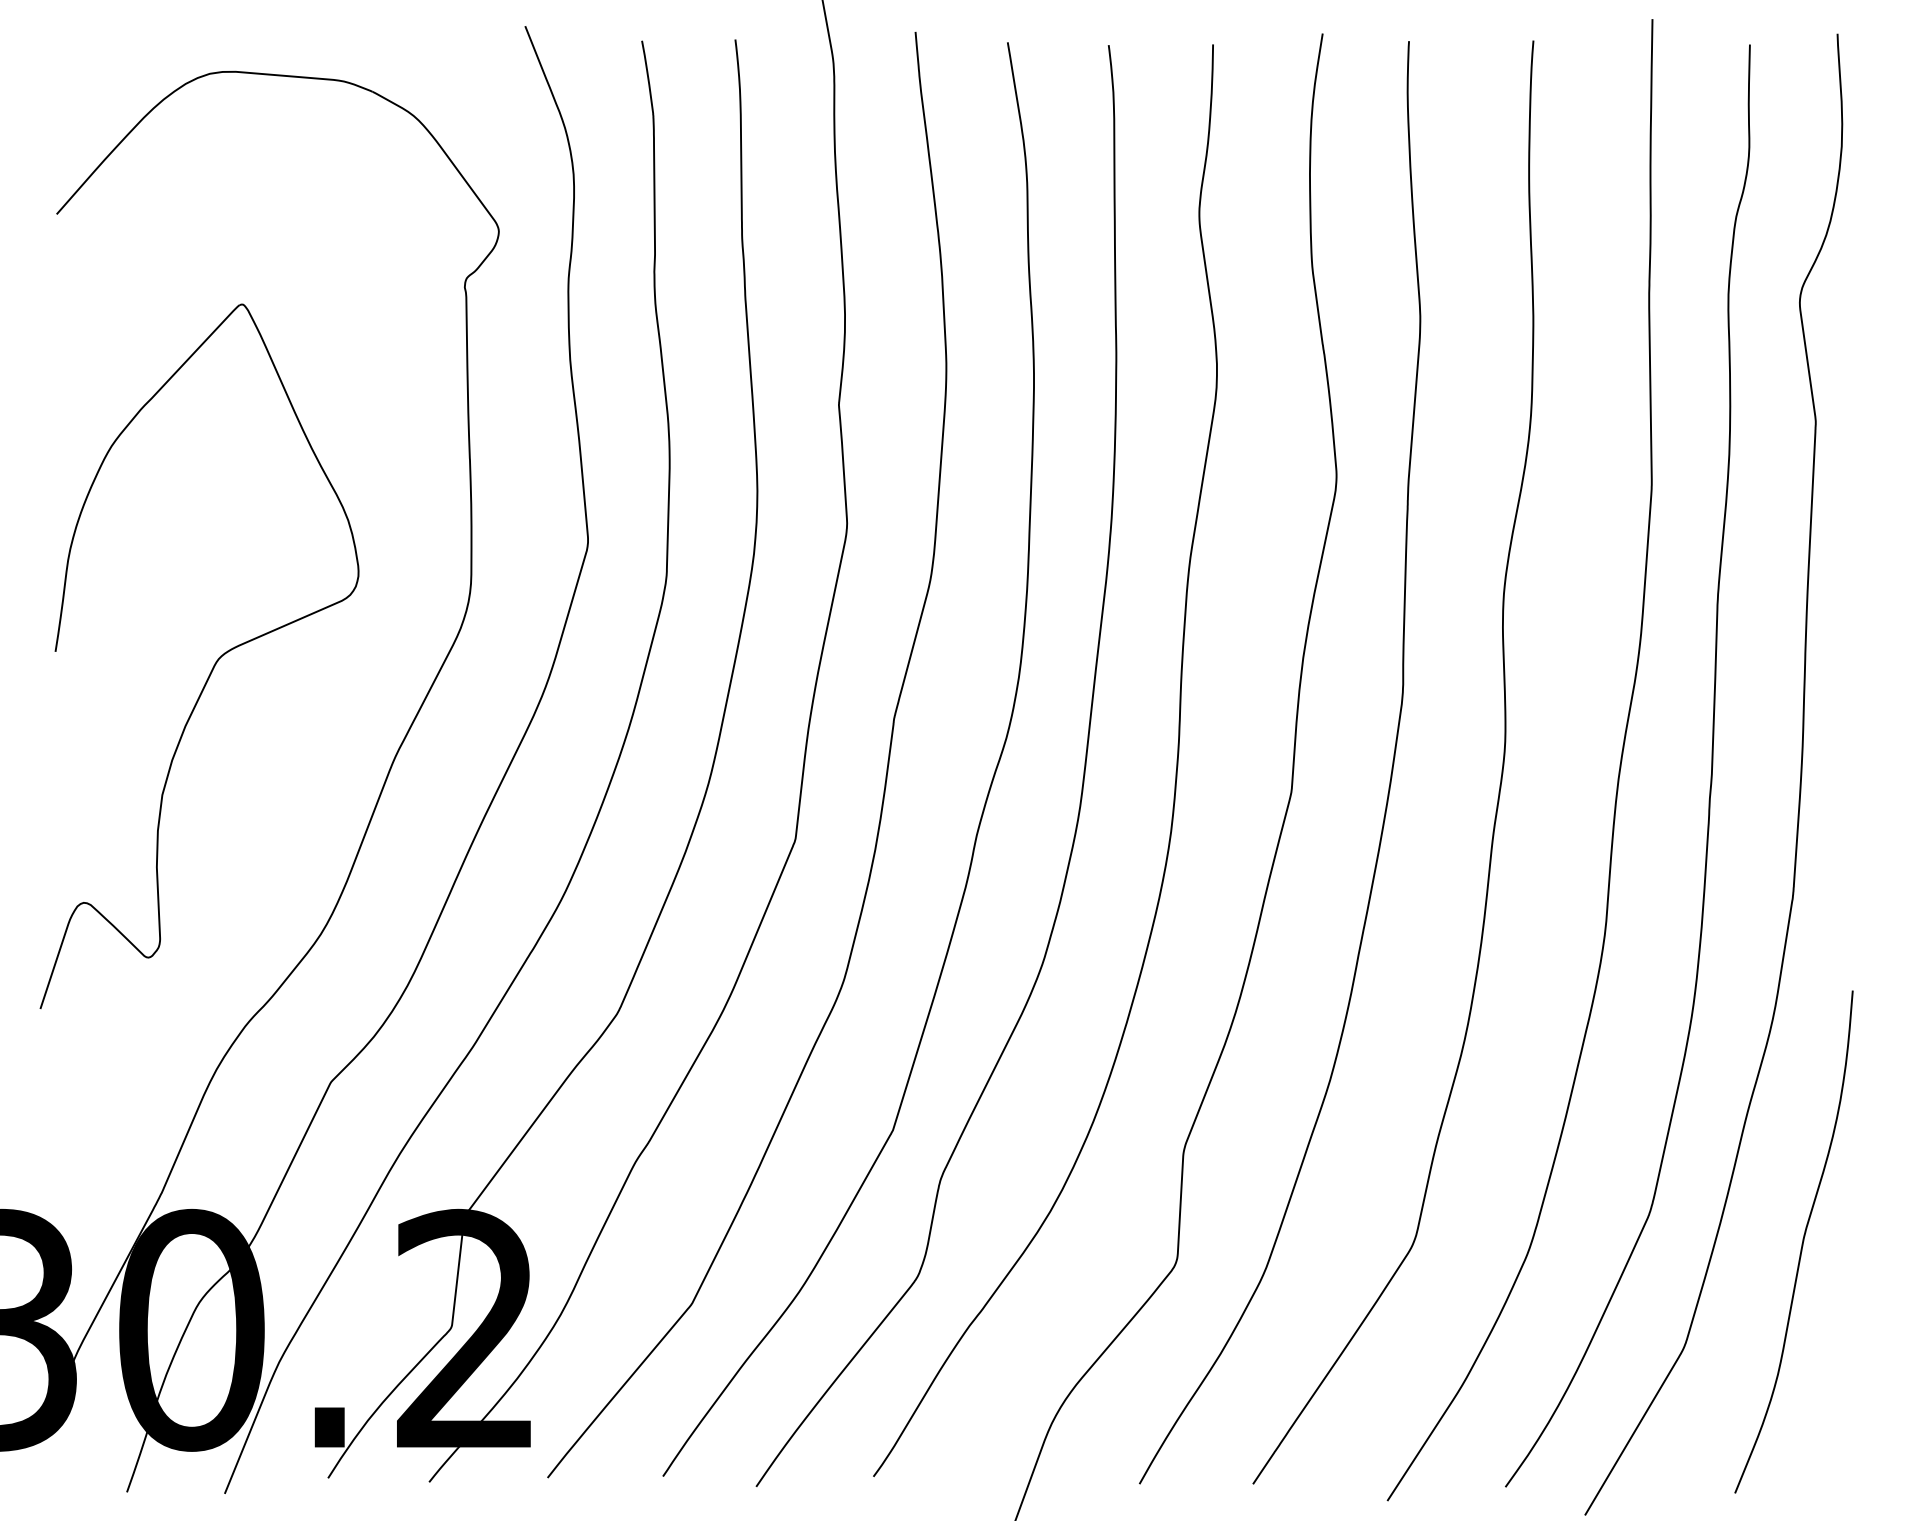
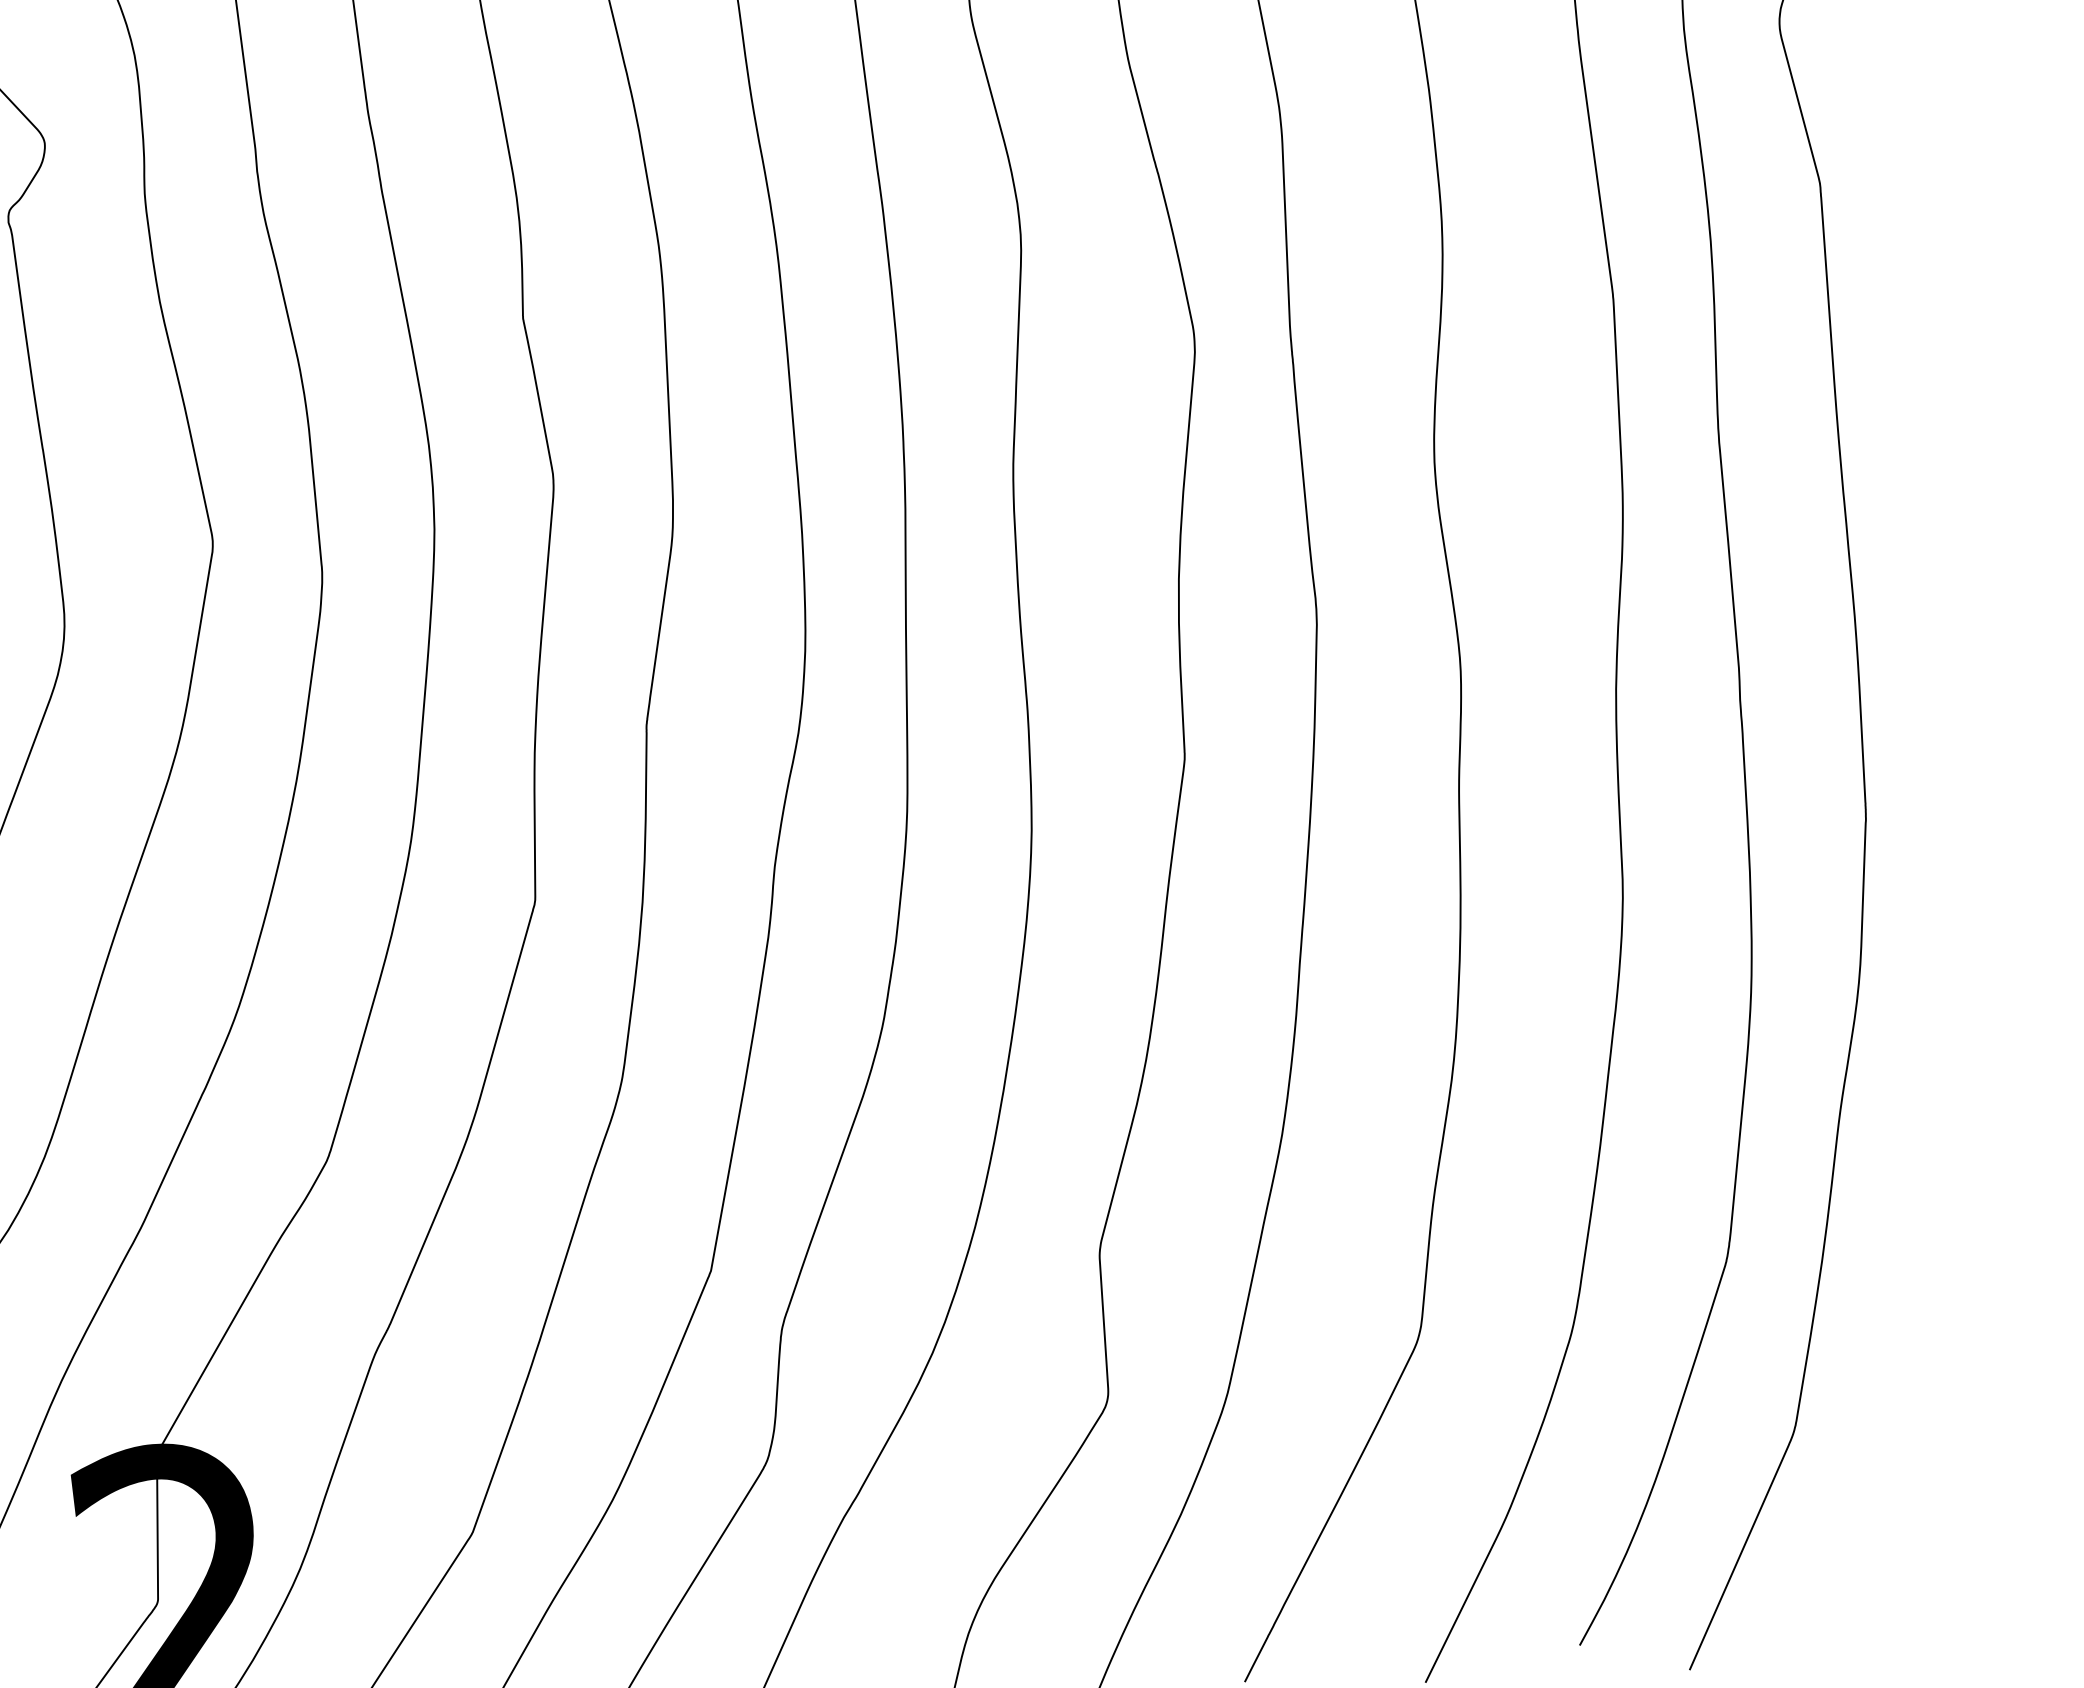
curve: (1801, 1243) -> (1932, 1275), removed

